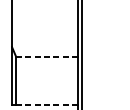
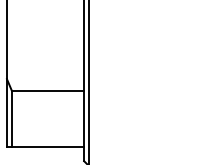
line: (46, 56) -> (47, 90), dashed -> solid
line: (46, 104) -> (47, 146), dashed -> solid

